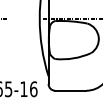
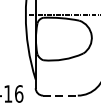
line: (70, 90) -> (60, 95), solid -> dashed

